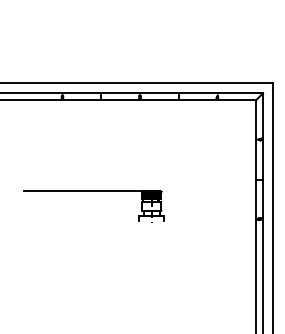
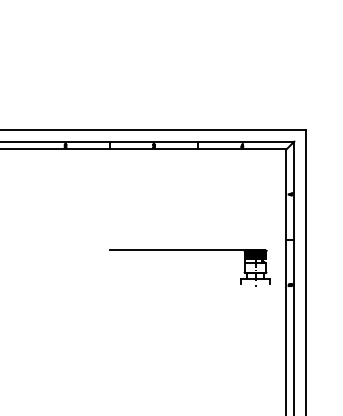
part: (93, 191) -> (189, 250), moved

